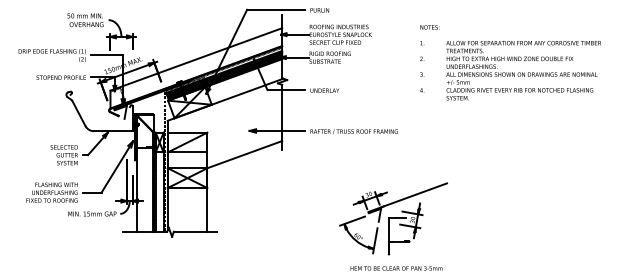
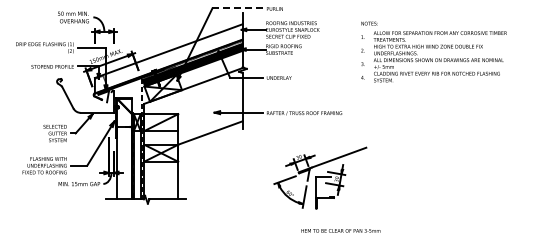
line: (277, 9) -> (238, 8), solid -> dashed
text: (522, 70) -> (439, 56), moved
part: (393, 218) -> (320, 177), moved

